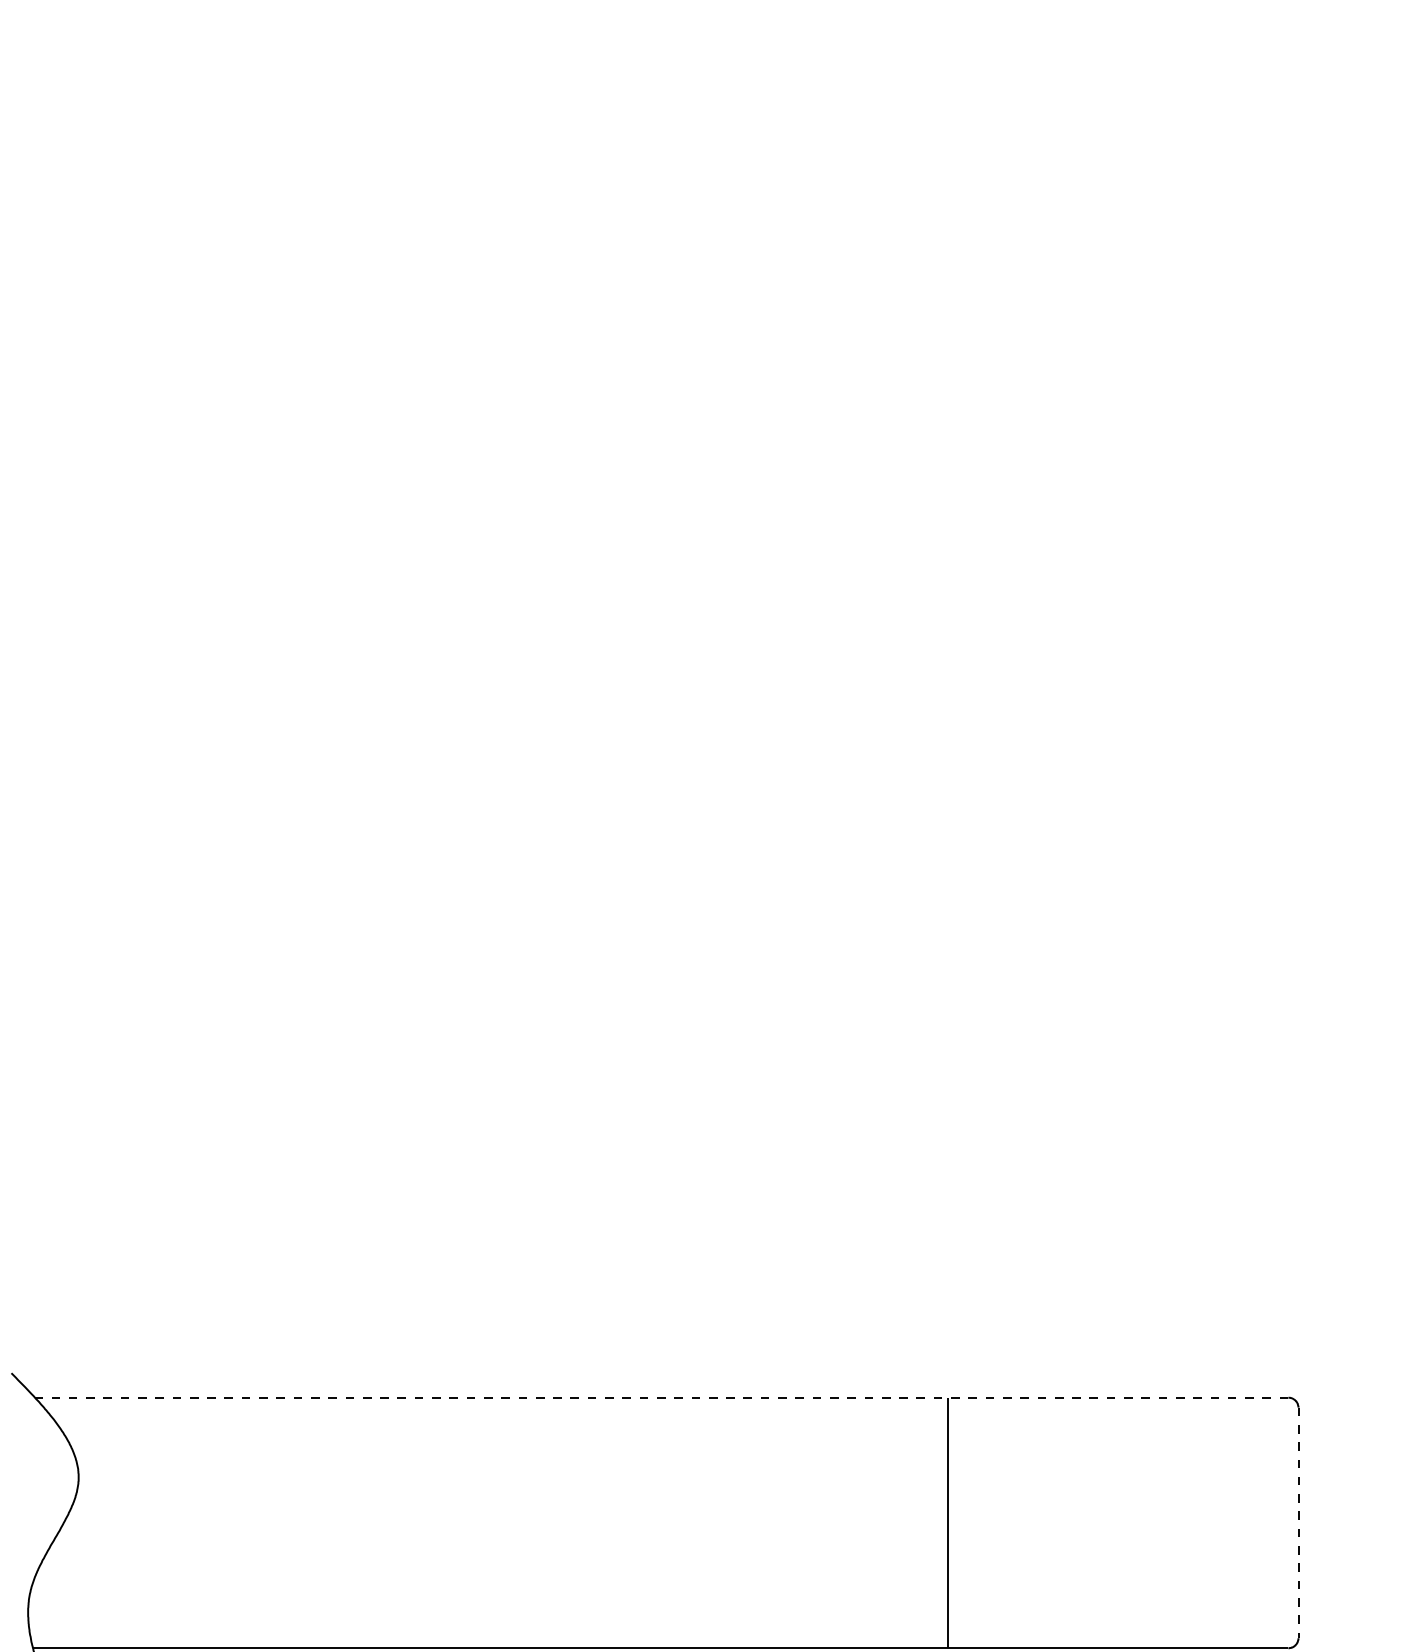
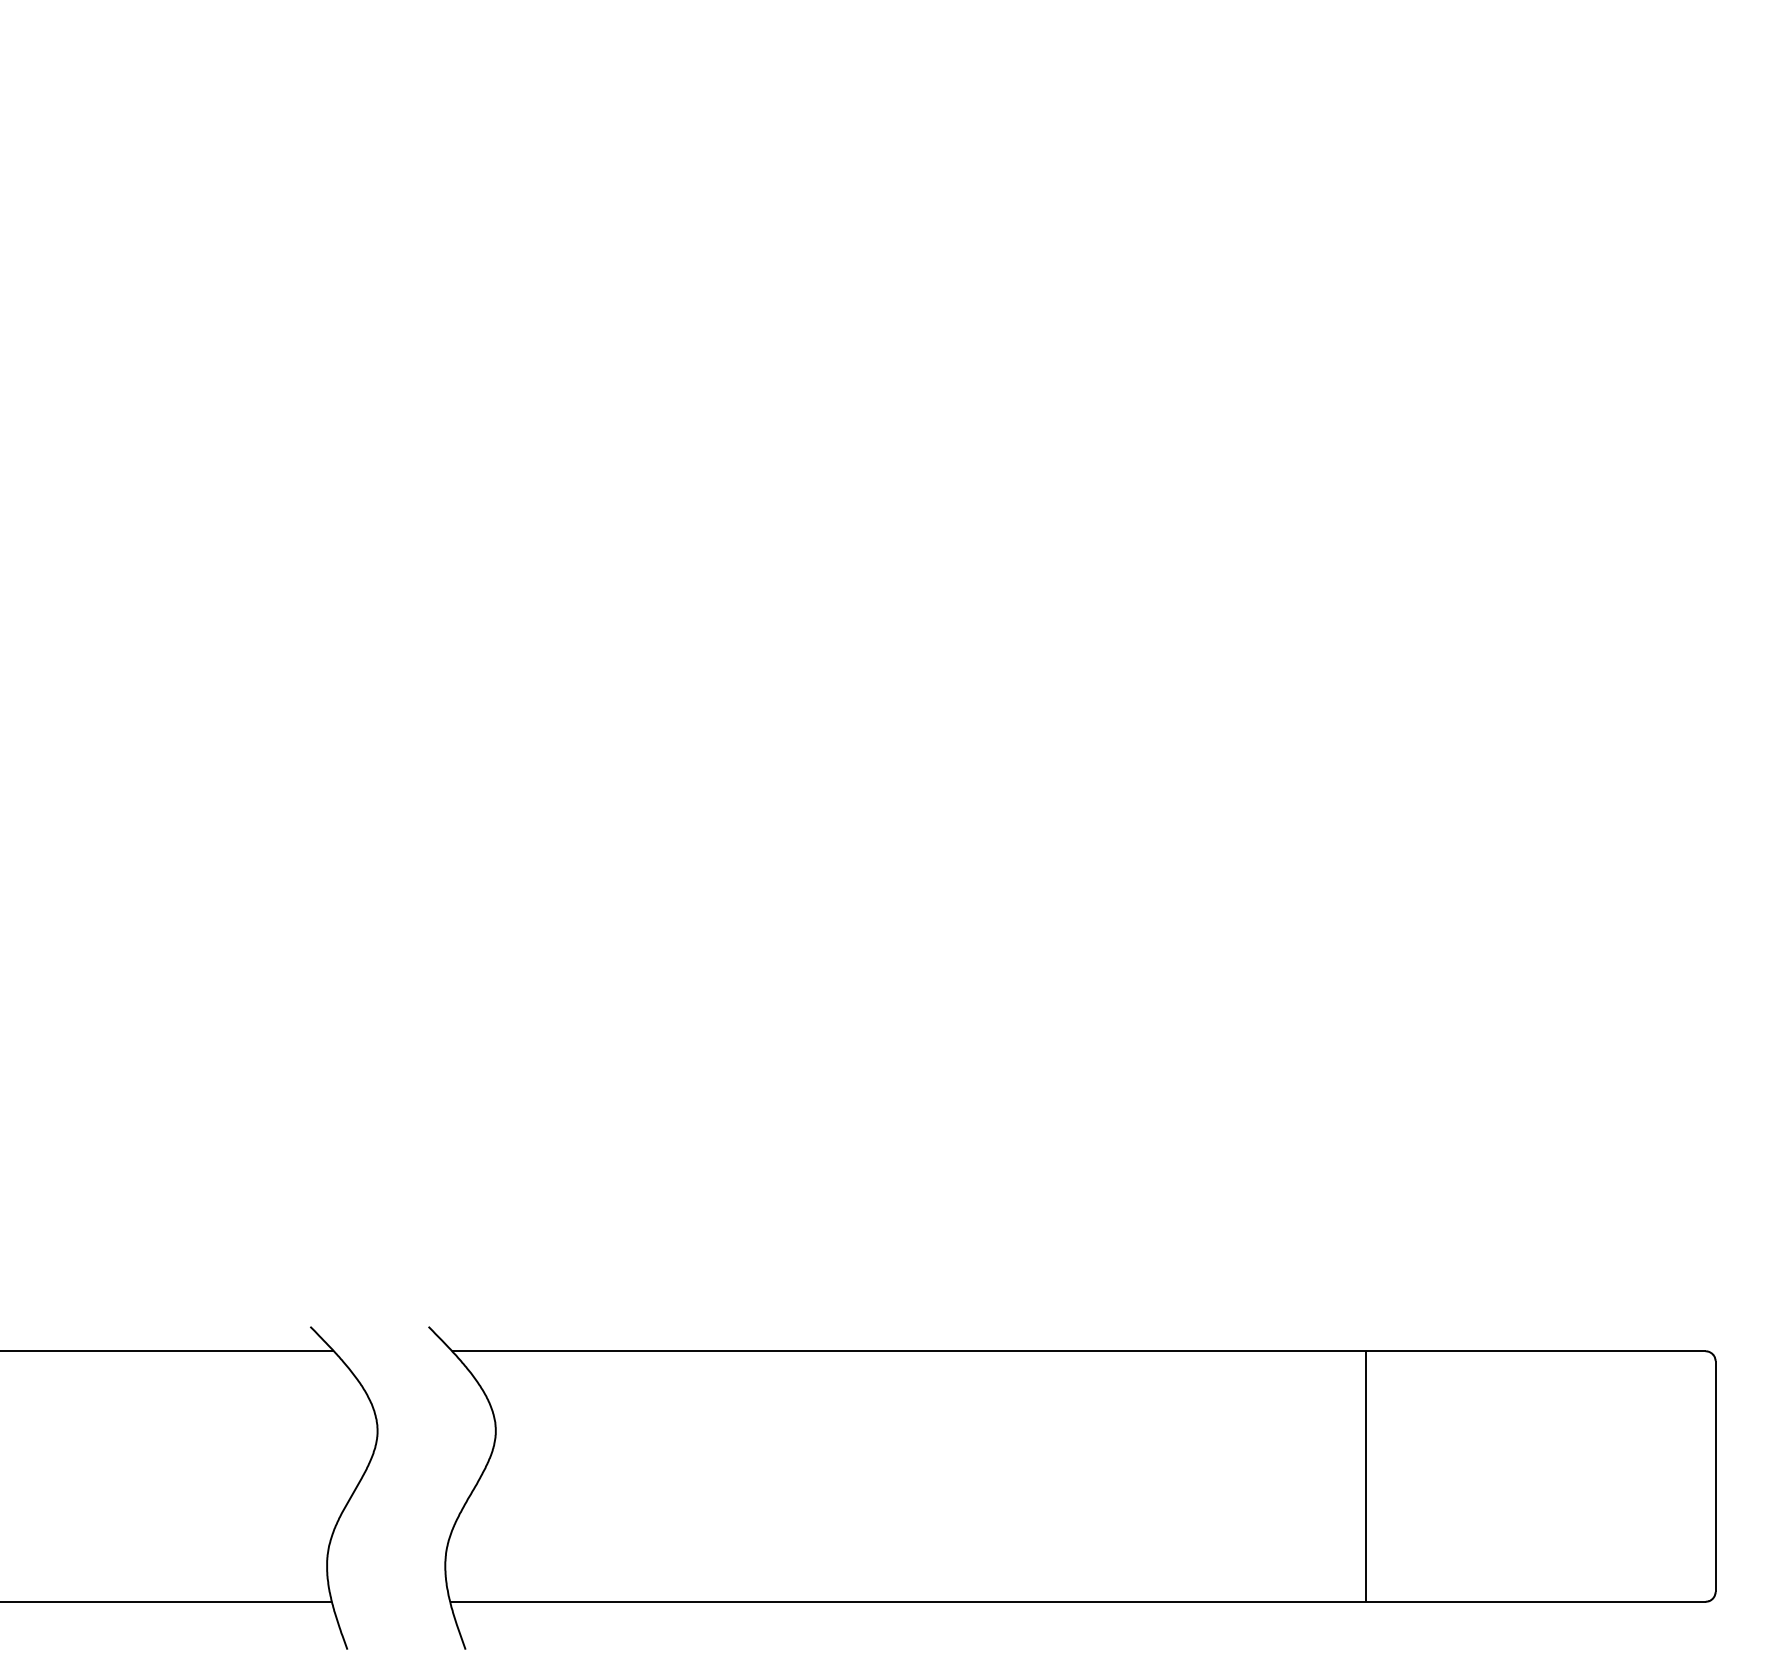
line: (661, 1397) -> (1078, 1351), dashed -> solid
line: (1298, 1523) -> (1715, 1477), dashed -> solid

